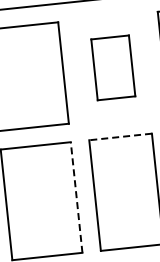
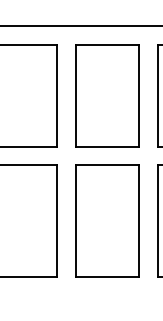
part: (113, 67) -> (107, 95), size x1.67
line: (120, 137) -> (107, 165), dashed -> solid
line: (76, 197) -> (57, 220), dashed -> solid

